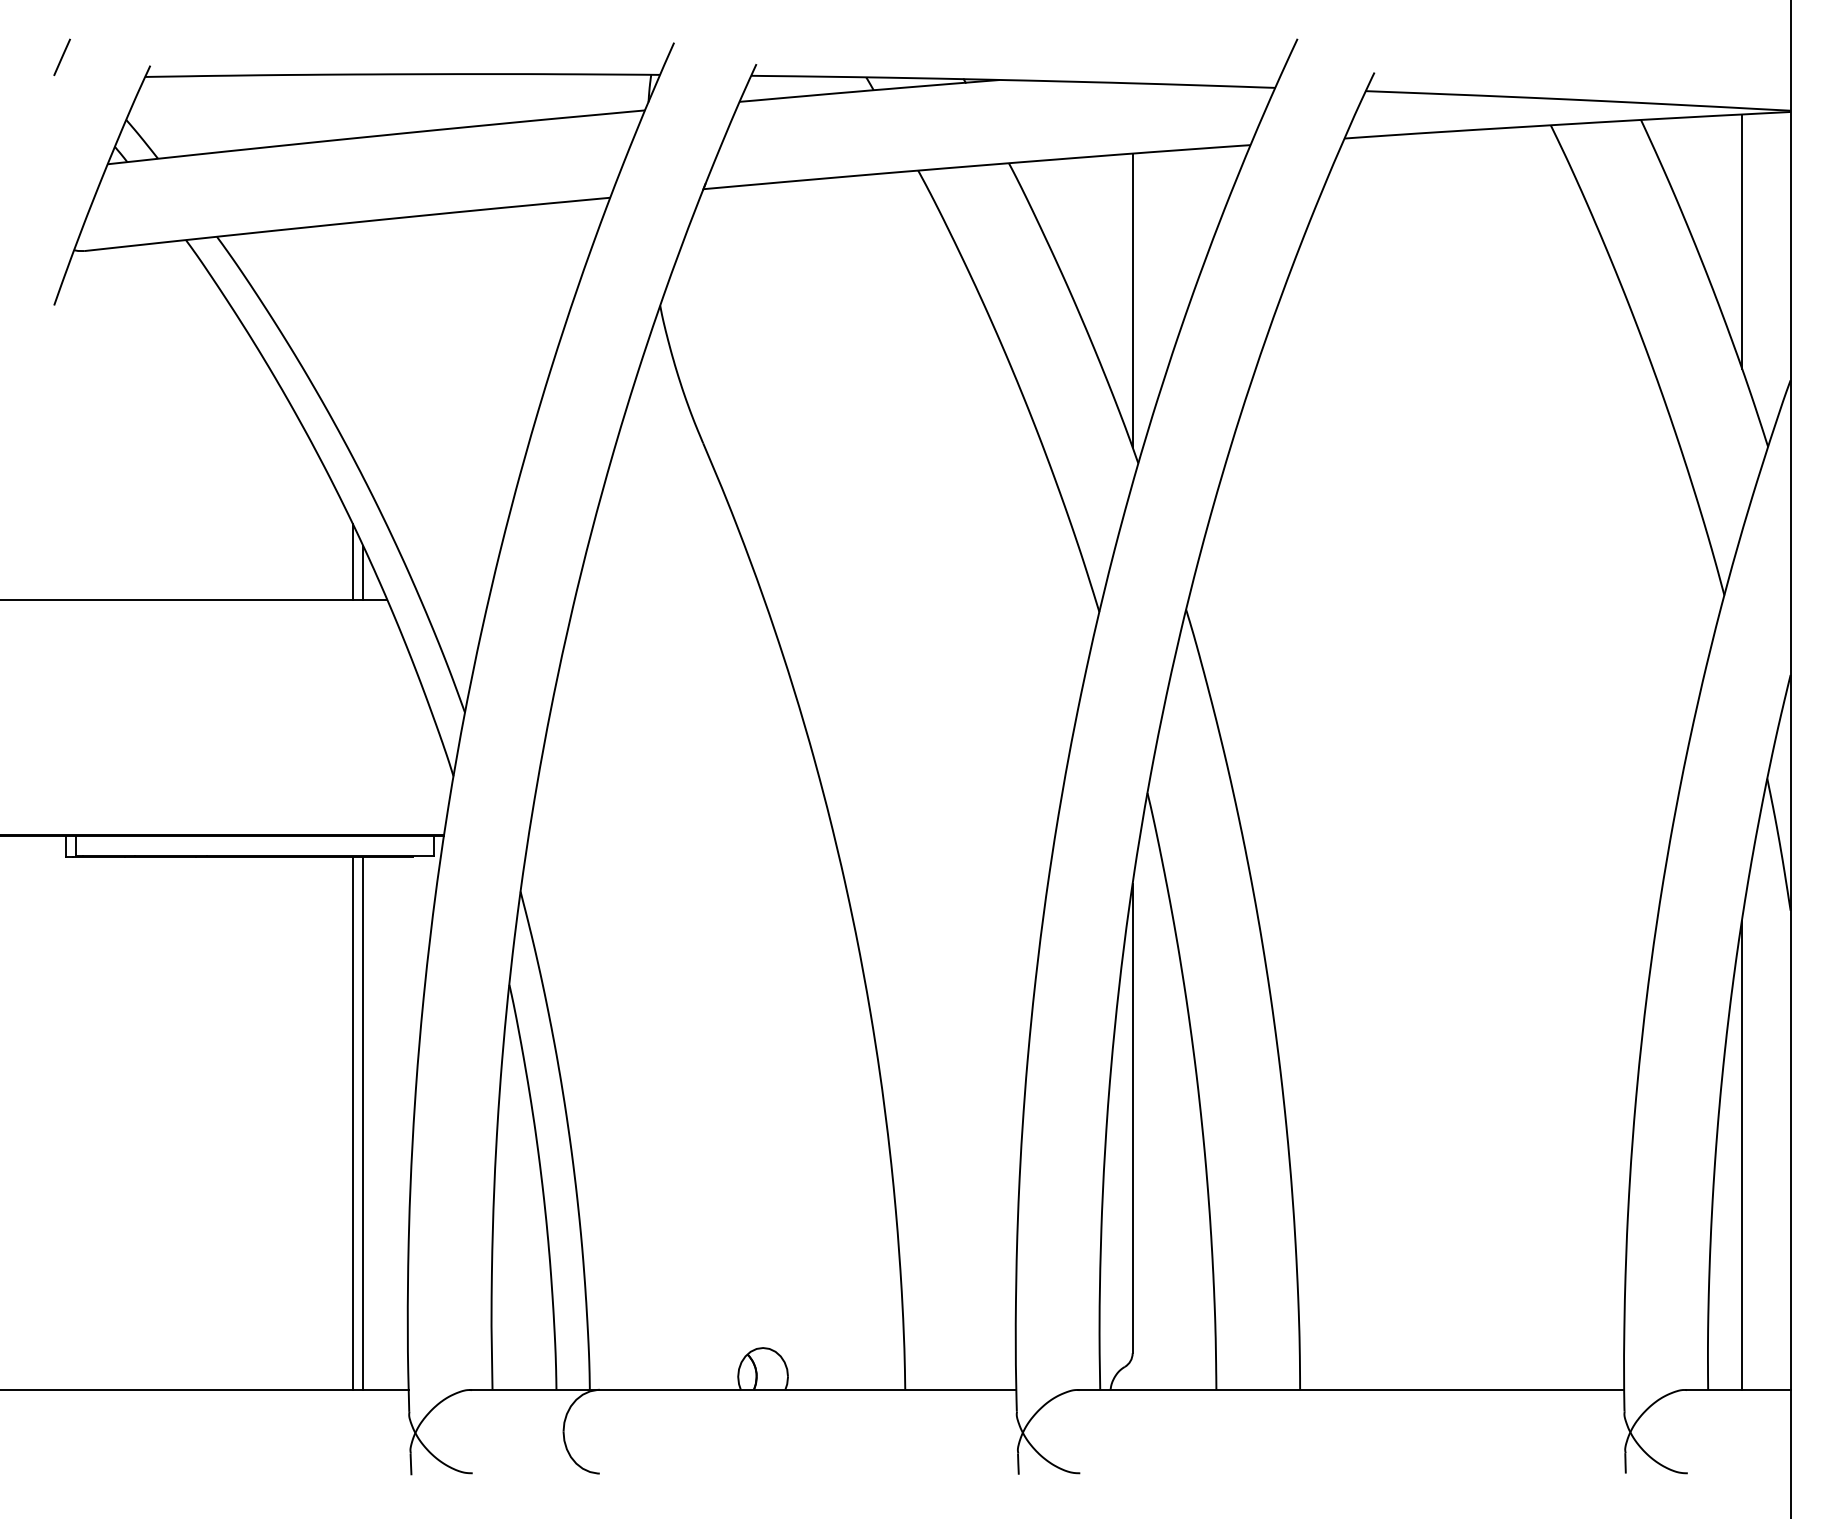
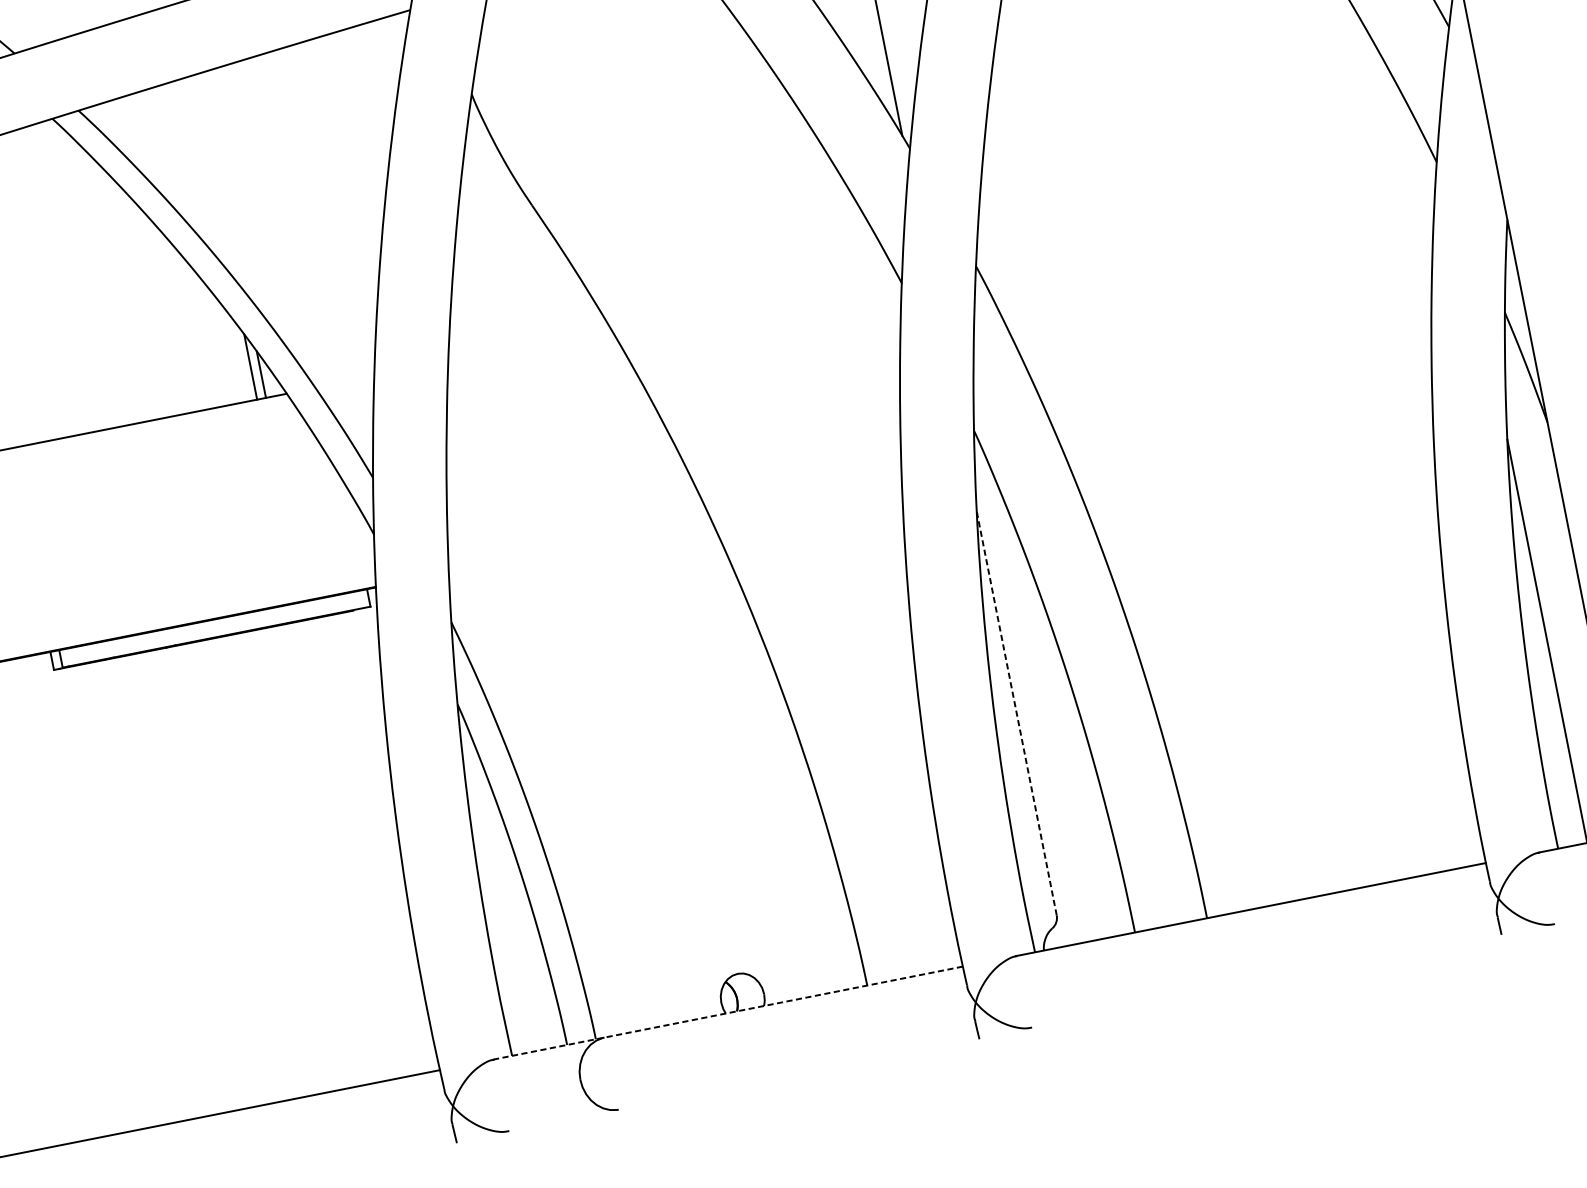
line: (1132, 1118) -> (1016, 713), solid -> dashed
line: (352, 1122) -> (346, 849), removed
line: (362, 1122) -> (354, 848), removed
line: (742, 1389) -> (727, 1013), solid -> dashed

